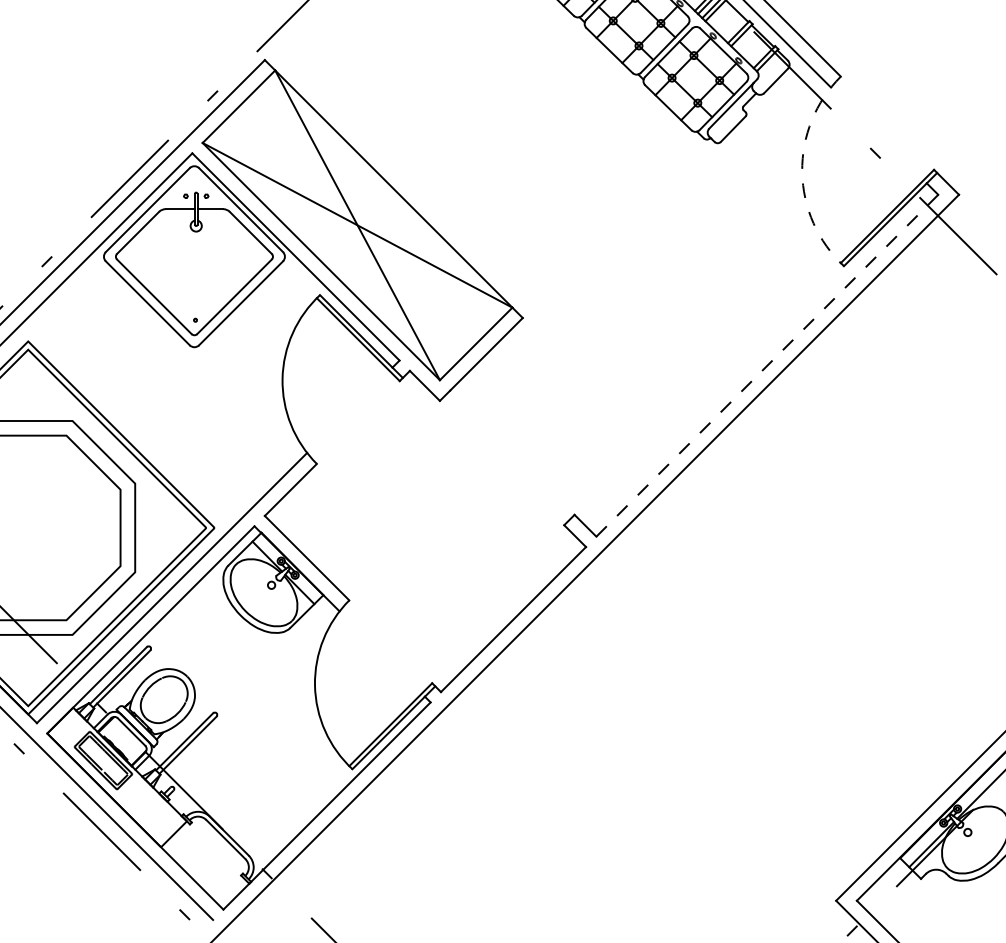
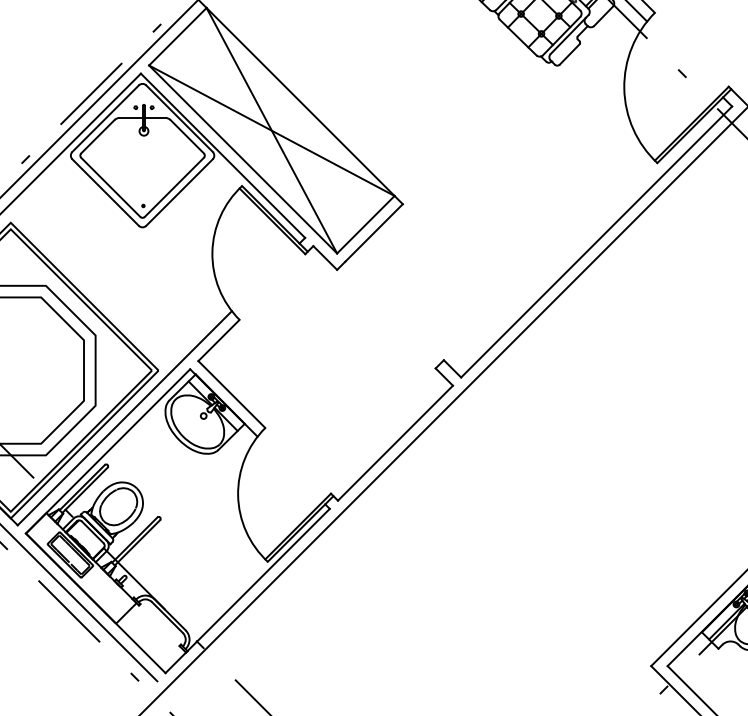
arc: (802, 172) -> (624, 88), dashed -> solid
line: (767, 365) -> (596, 241), dashed -> solid

